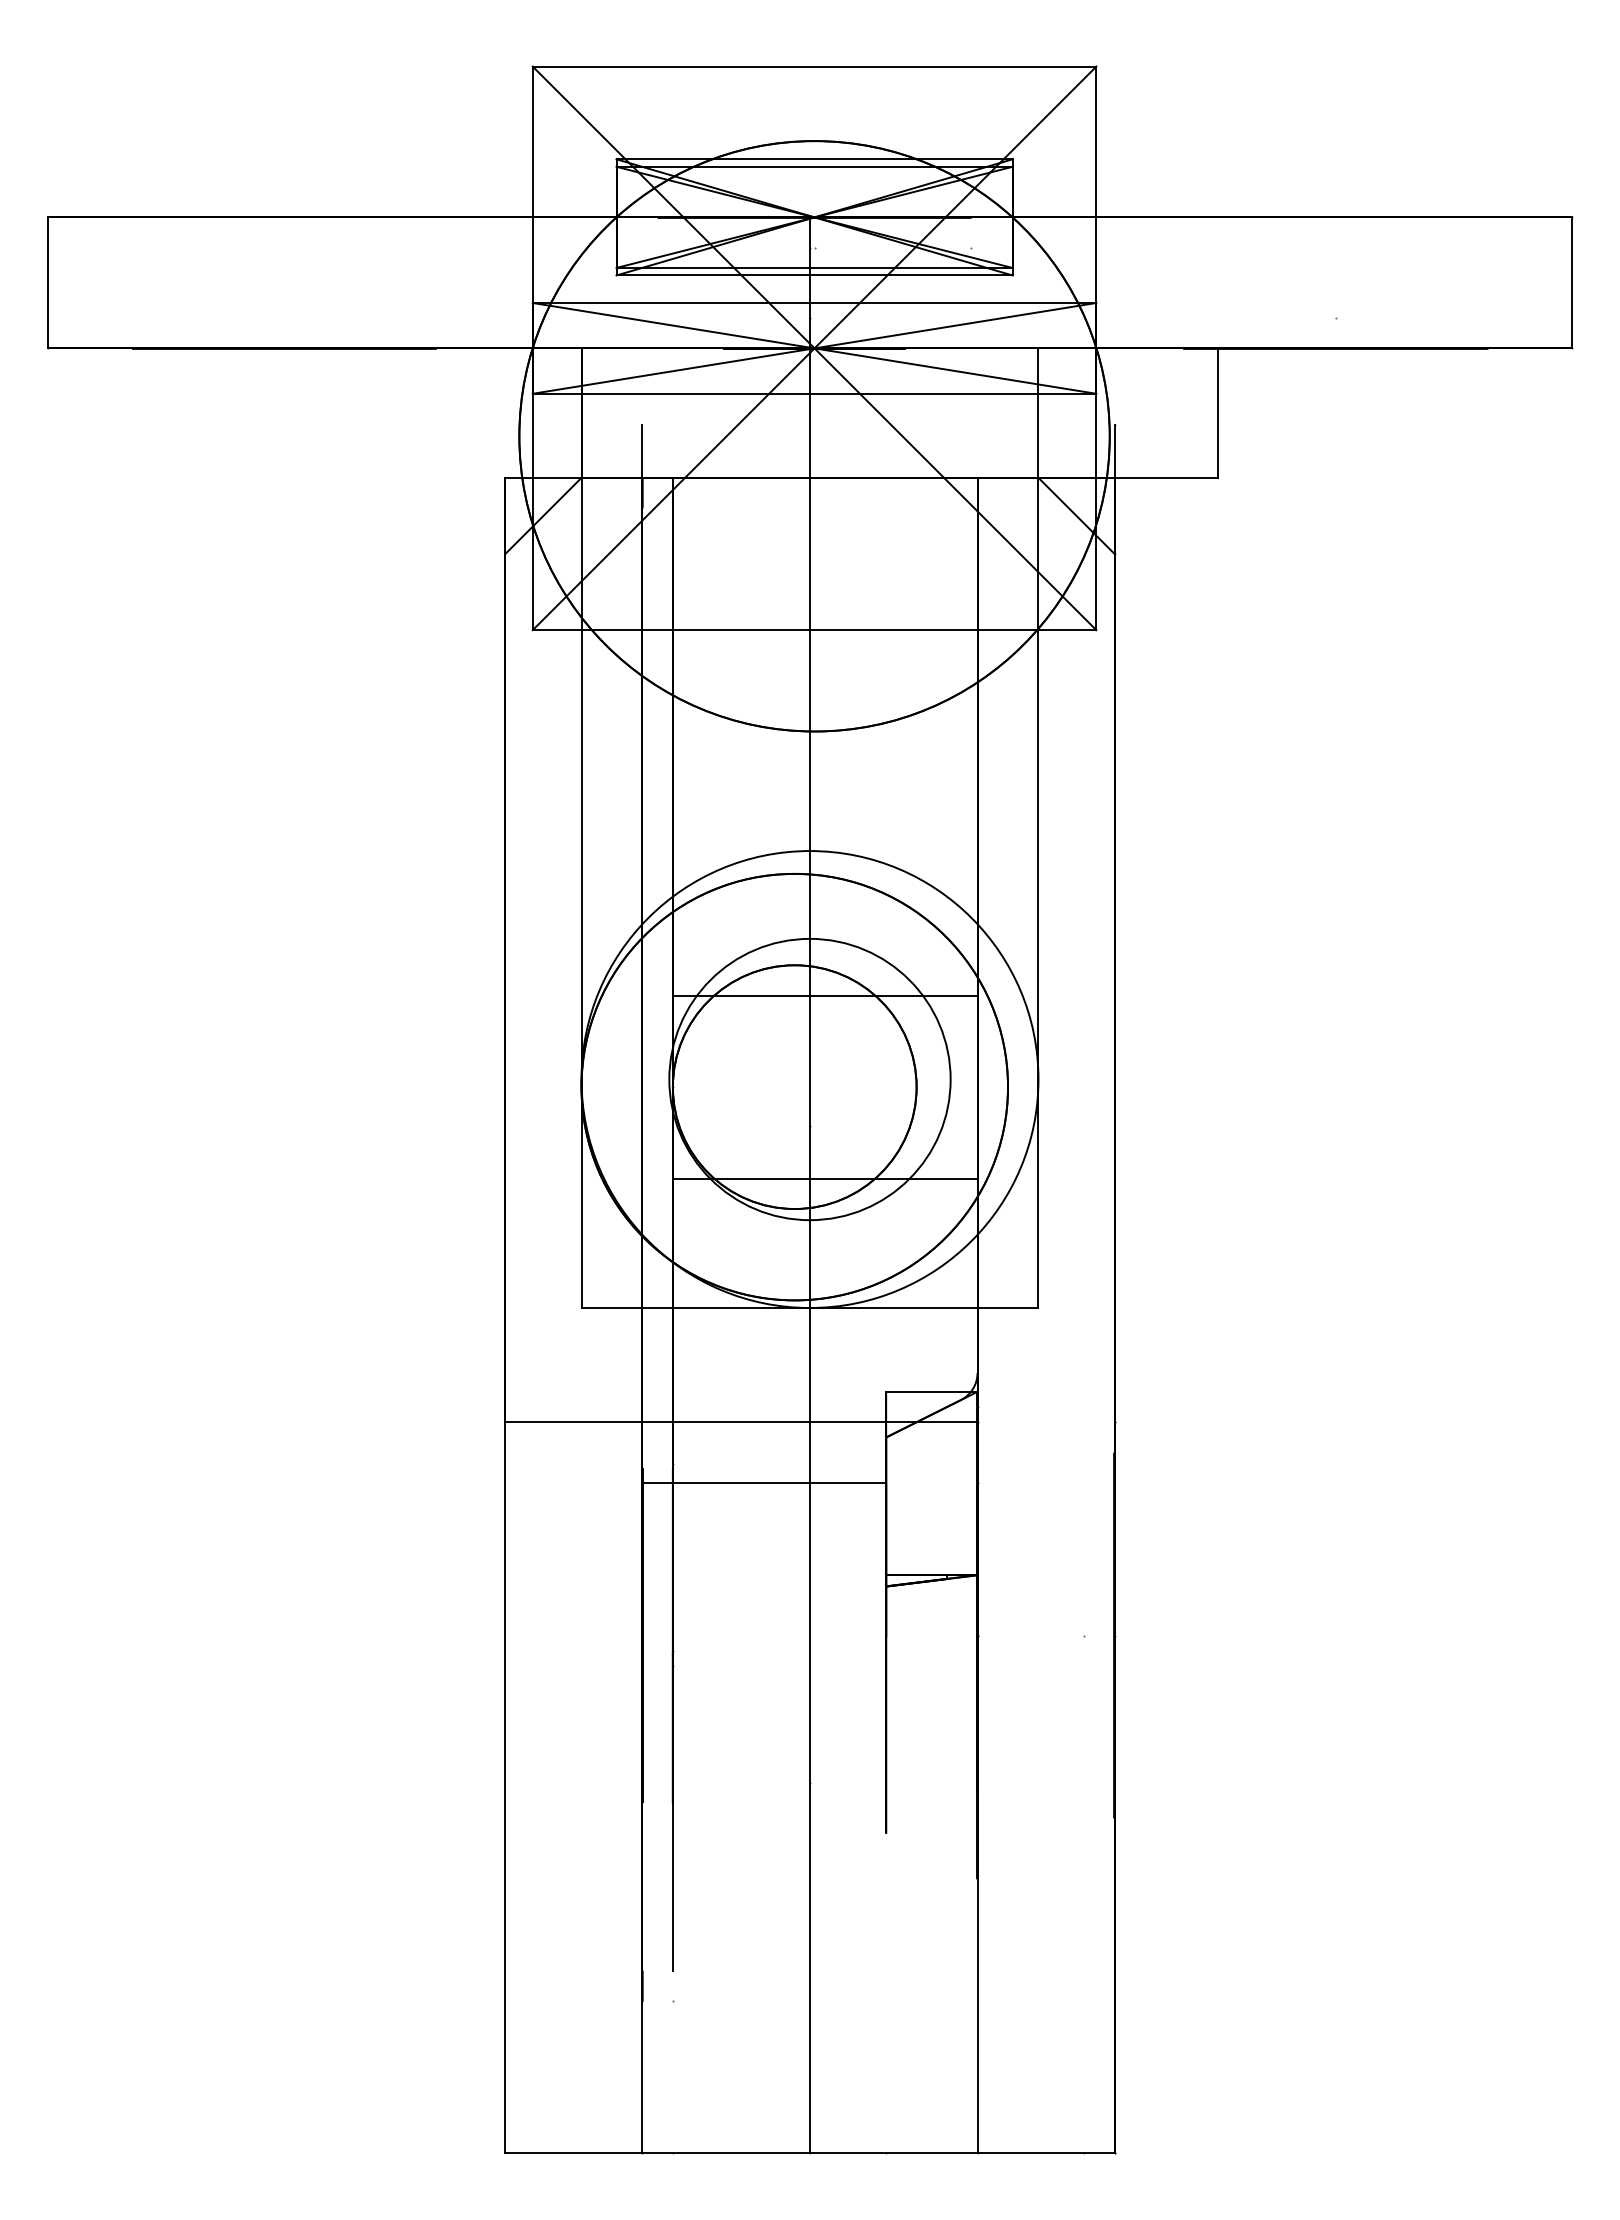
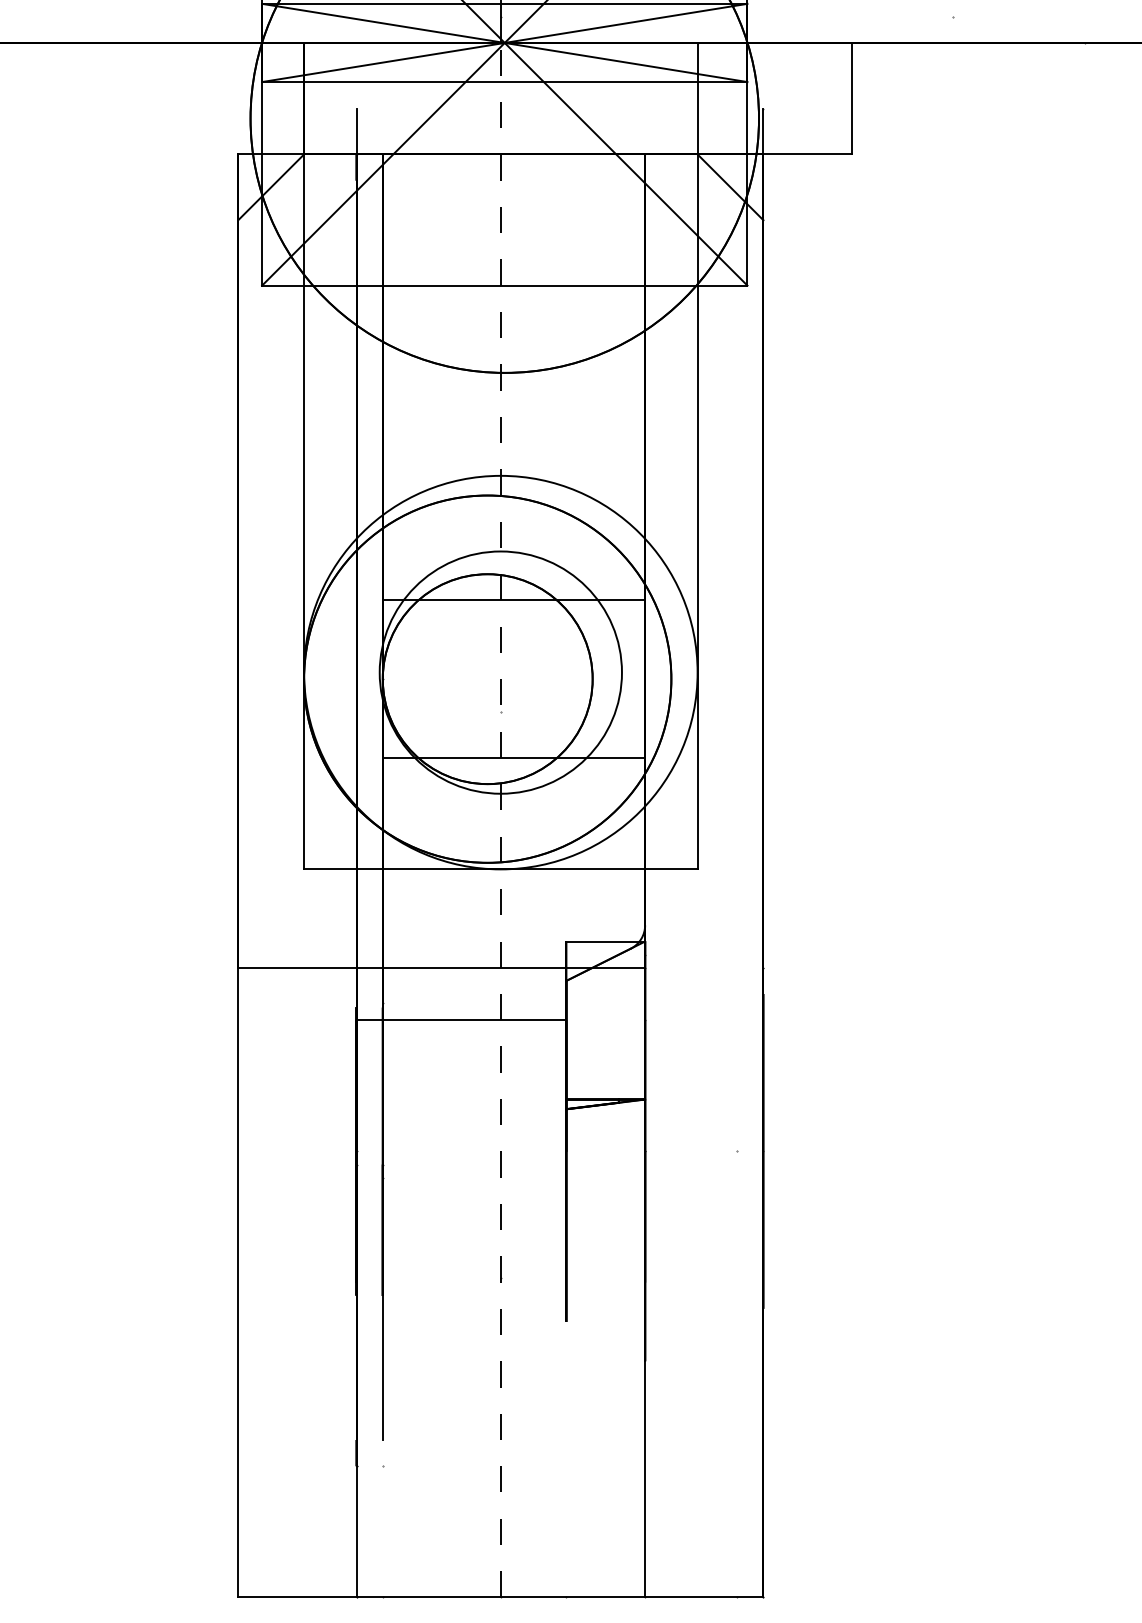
line: (810, 1250) -> (501, 819), solid -> dashed

